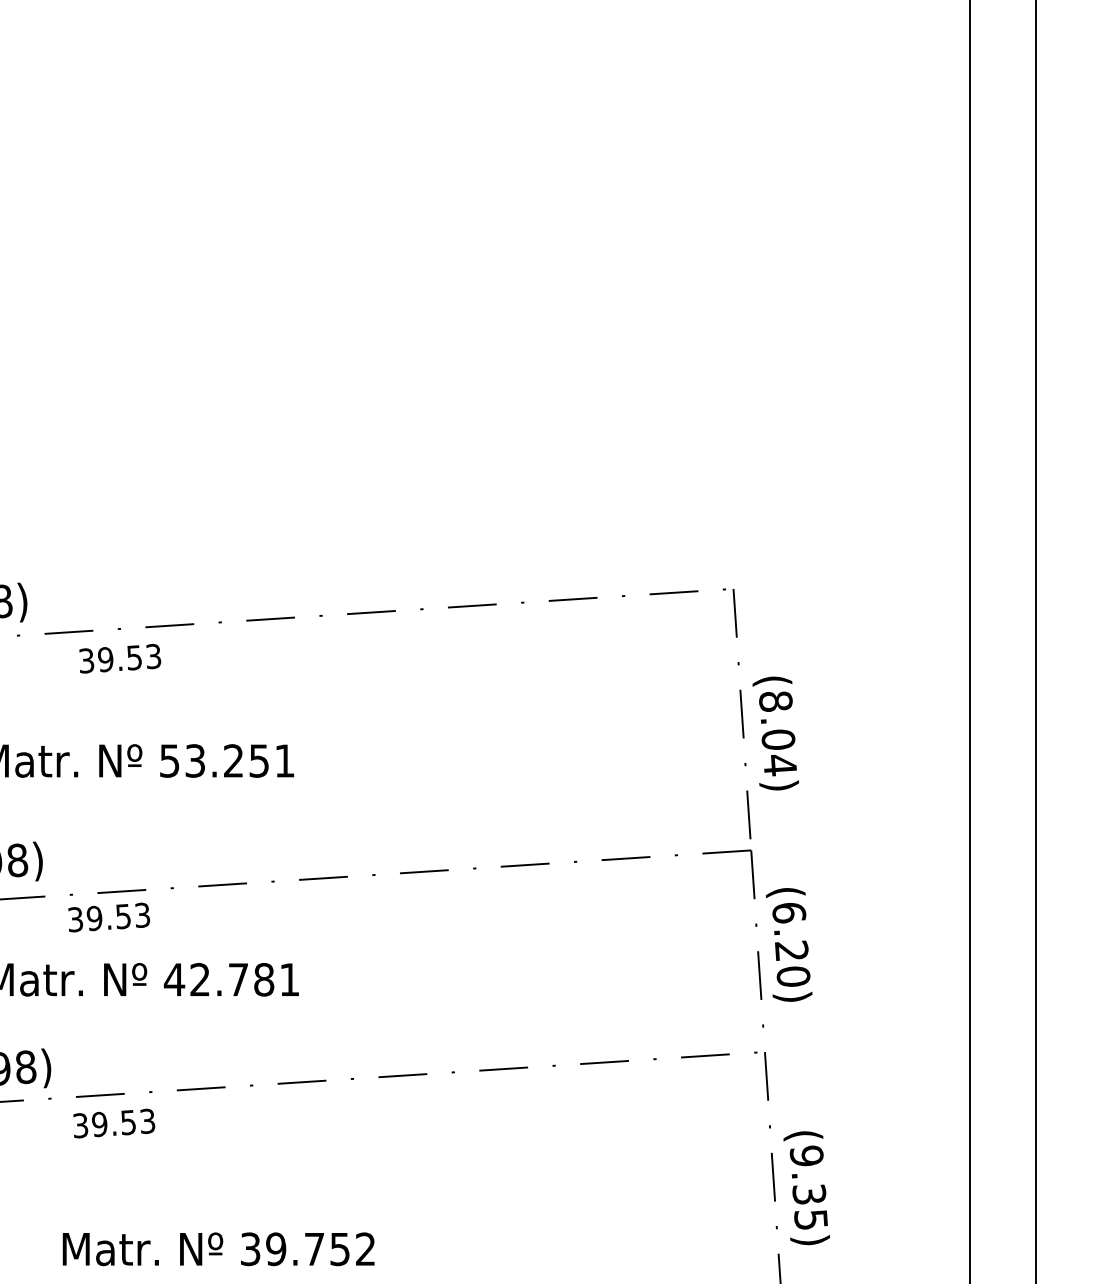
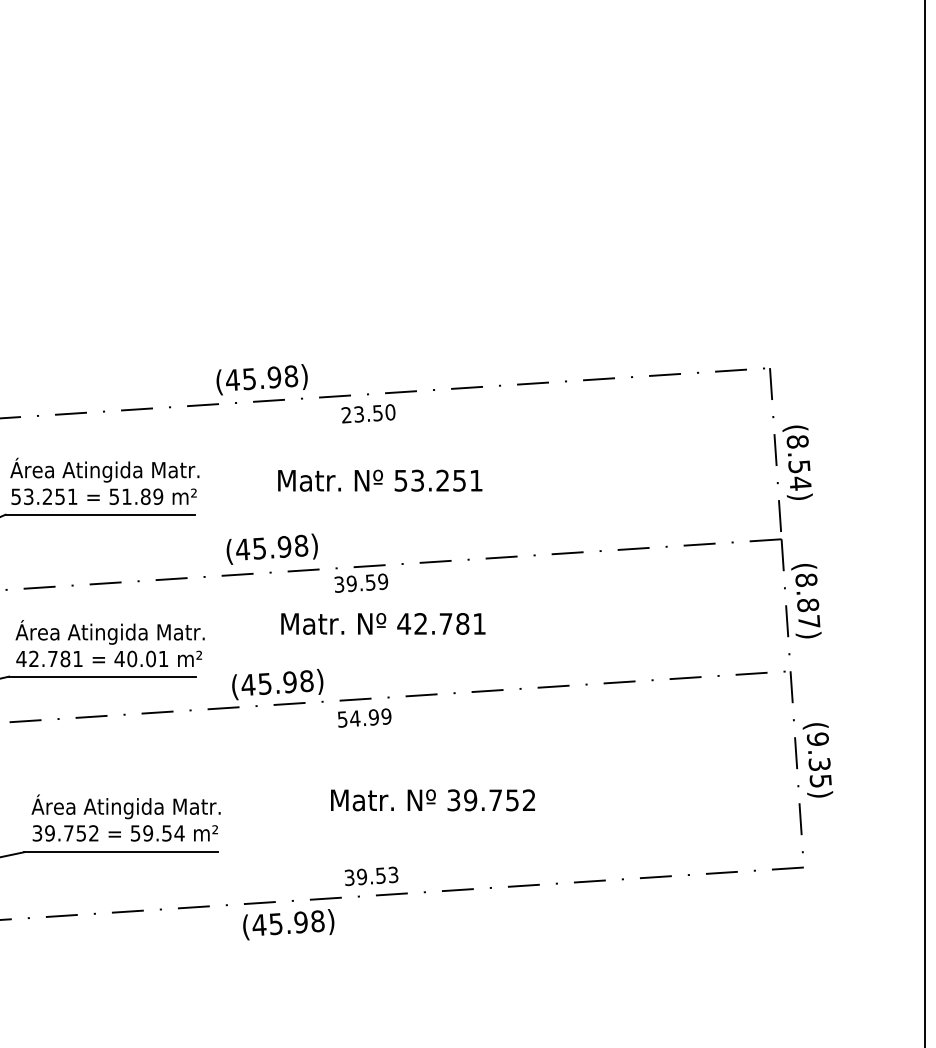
text: (120, 658) -> (368, 413), 39.53 -> 23.50
text: (778, 739) -> (799, 466), (8.04) -> (8.54)
text: (143, 914) -> (383, 581), 39.53 -> 39.59
text: (790, 943) -> (807, 600), (6.20) -> (8.87)
text: (114, 1122) -> (364, 717), 39.53 -> 54.99

